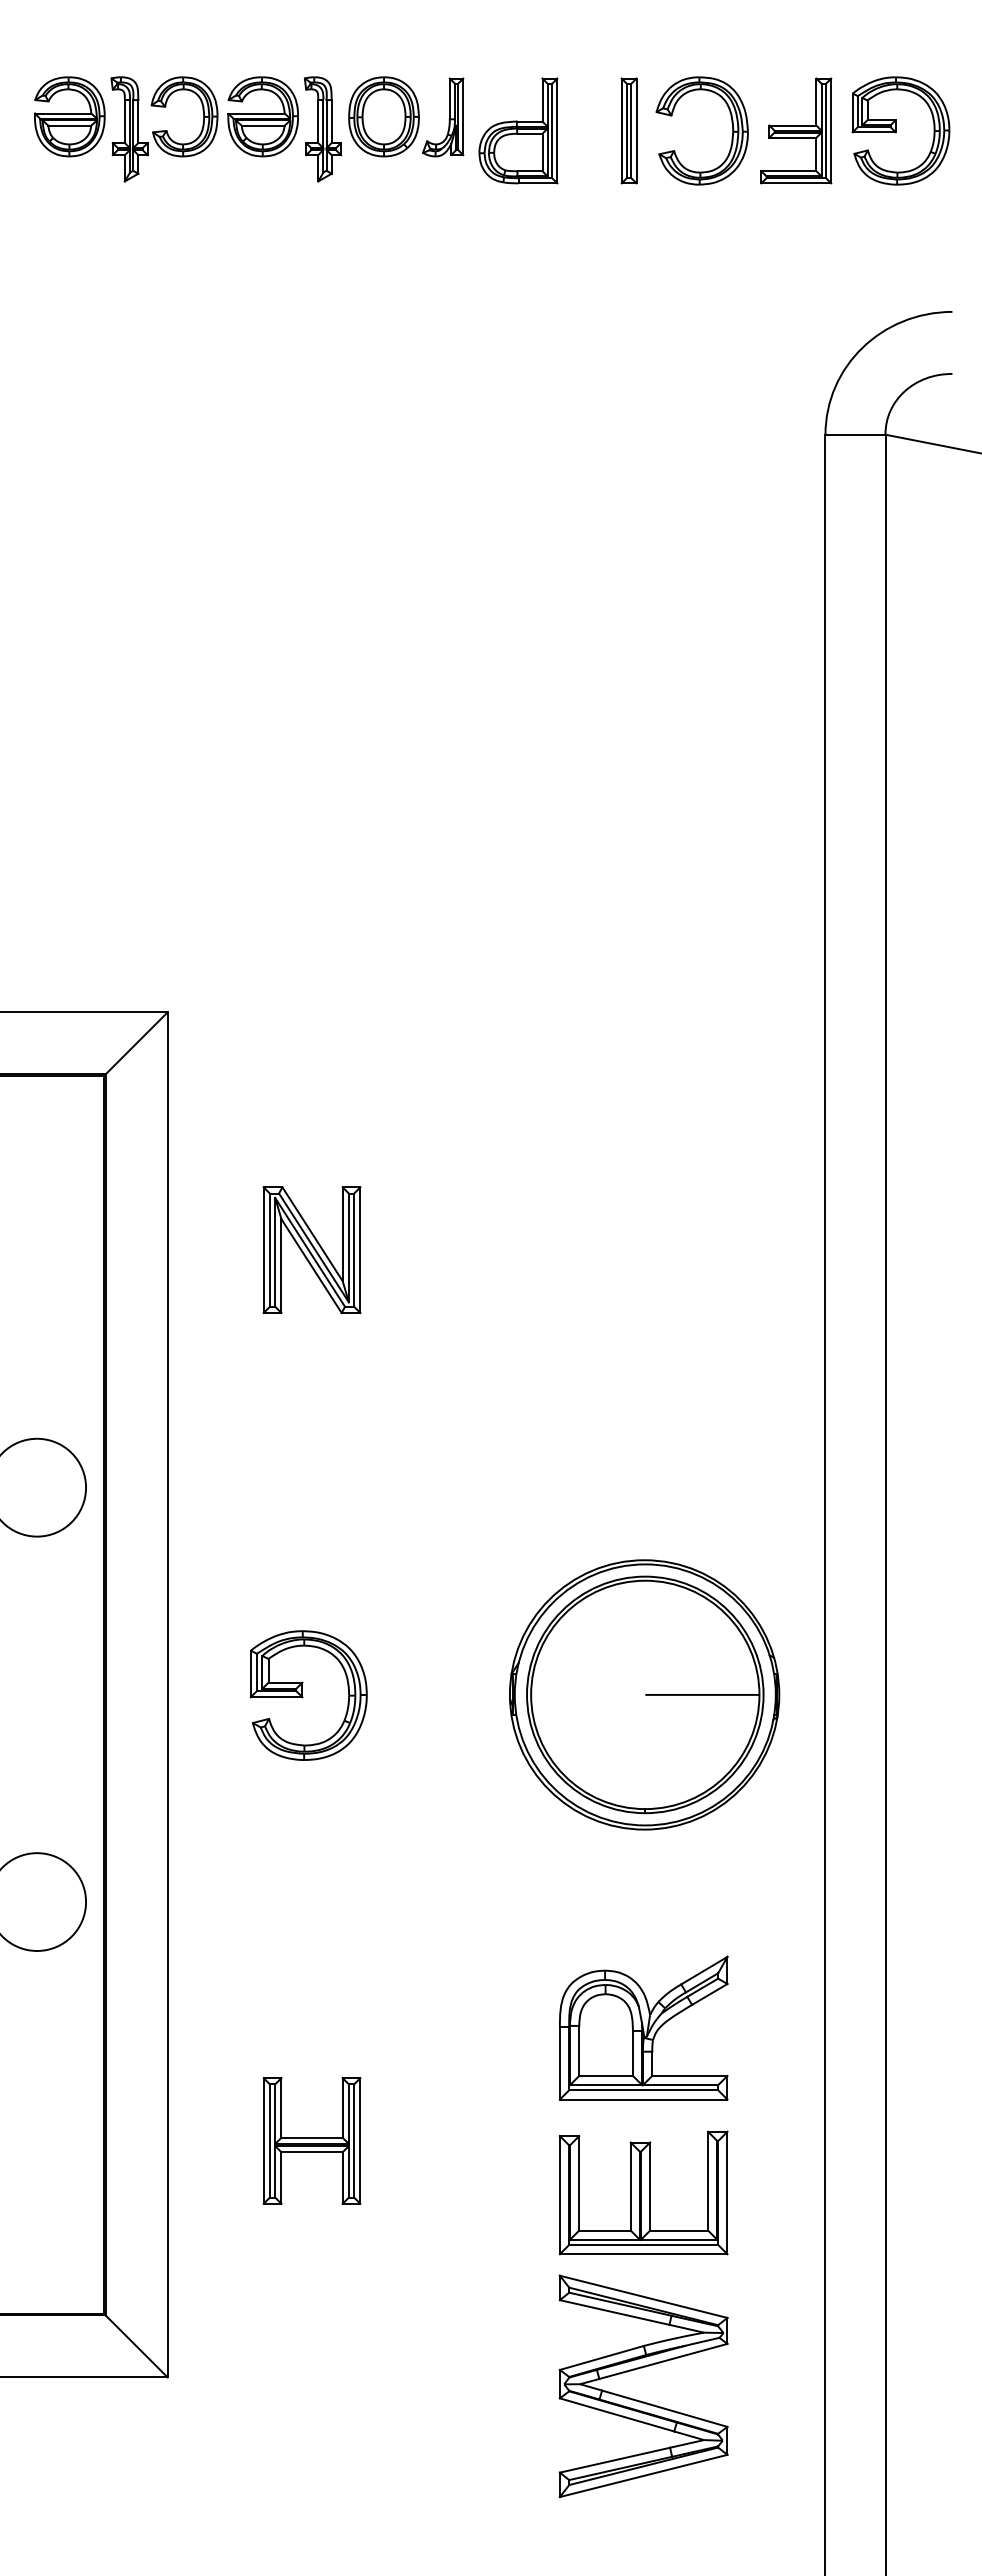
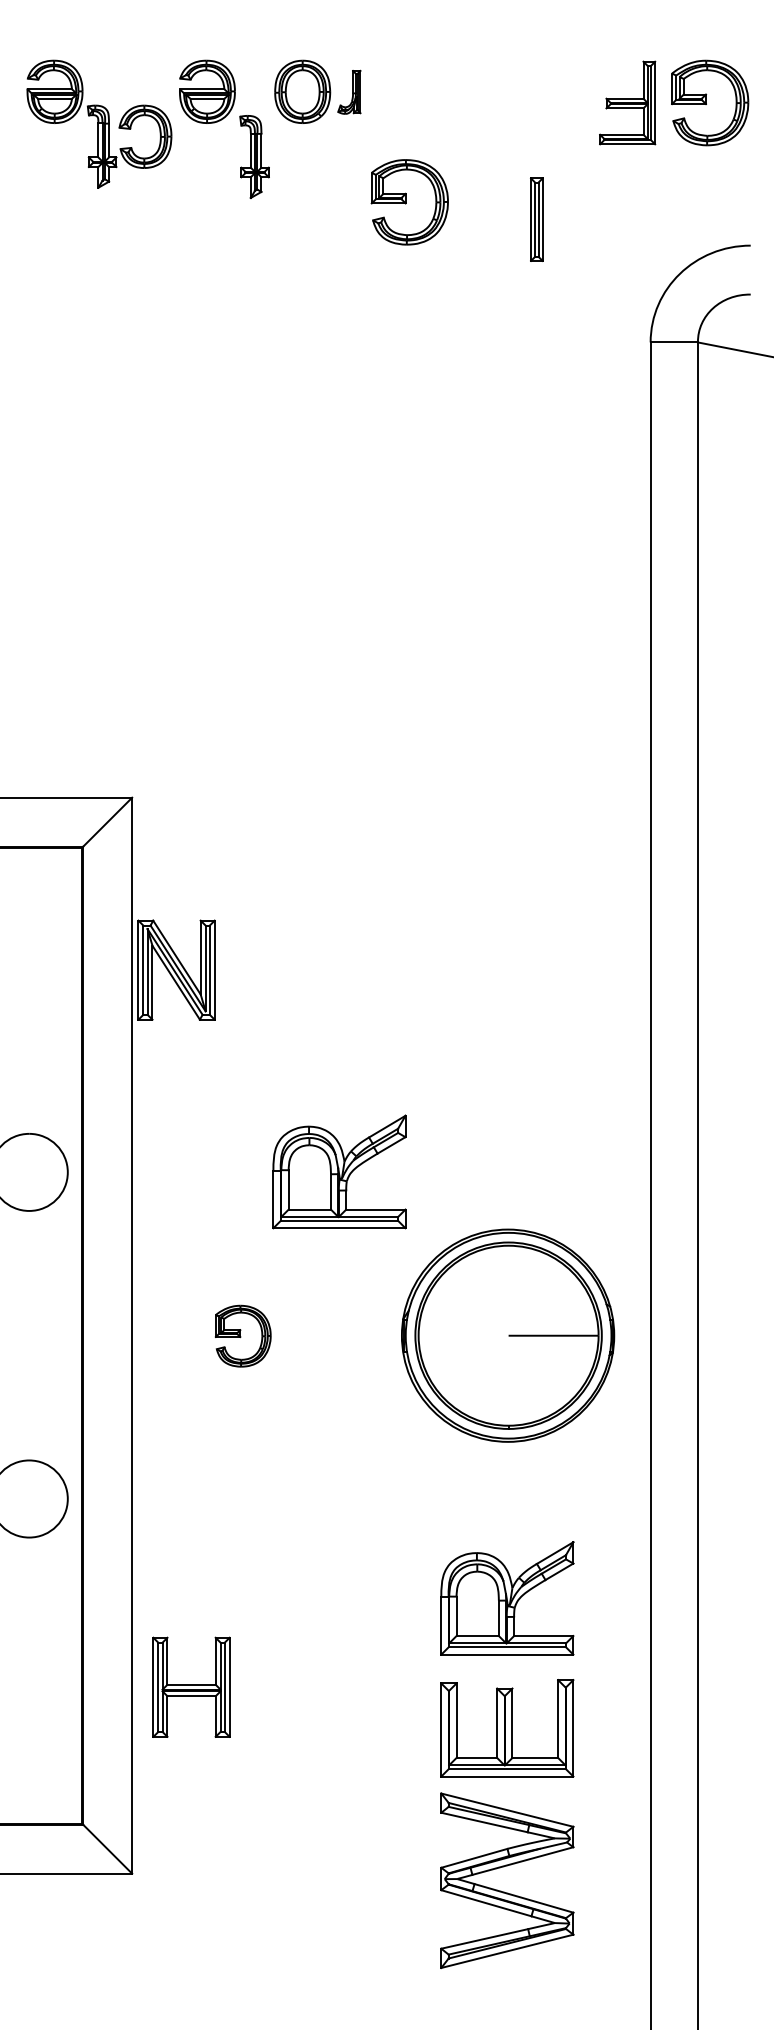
part: (443, 117) -> (349, 92), size x0.7
part: (731, 123) -> (576, 97), removed
part: (164, 129) -> (129, 146), moved
part: (322, 129) -> (254, 157), moved
part: (518, 130) -> (408, 102), removed
part: (628, 130) -> (536, 219), moved
part: (519, 256) -> (409, 201), added
part: (311, 1250) -> (176, 970), moved
part: (430, 1486) -> (339, 1171), added
part: (308, 1695) -> (243, 1336), size x0.6
part: (311, 2140) -> (191, 1686), moved

